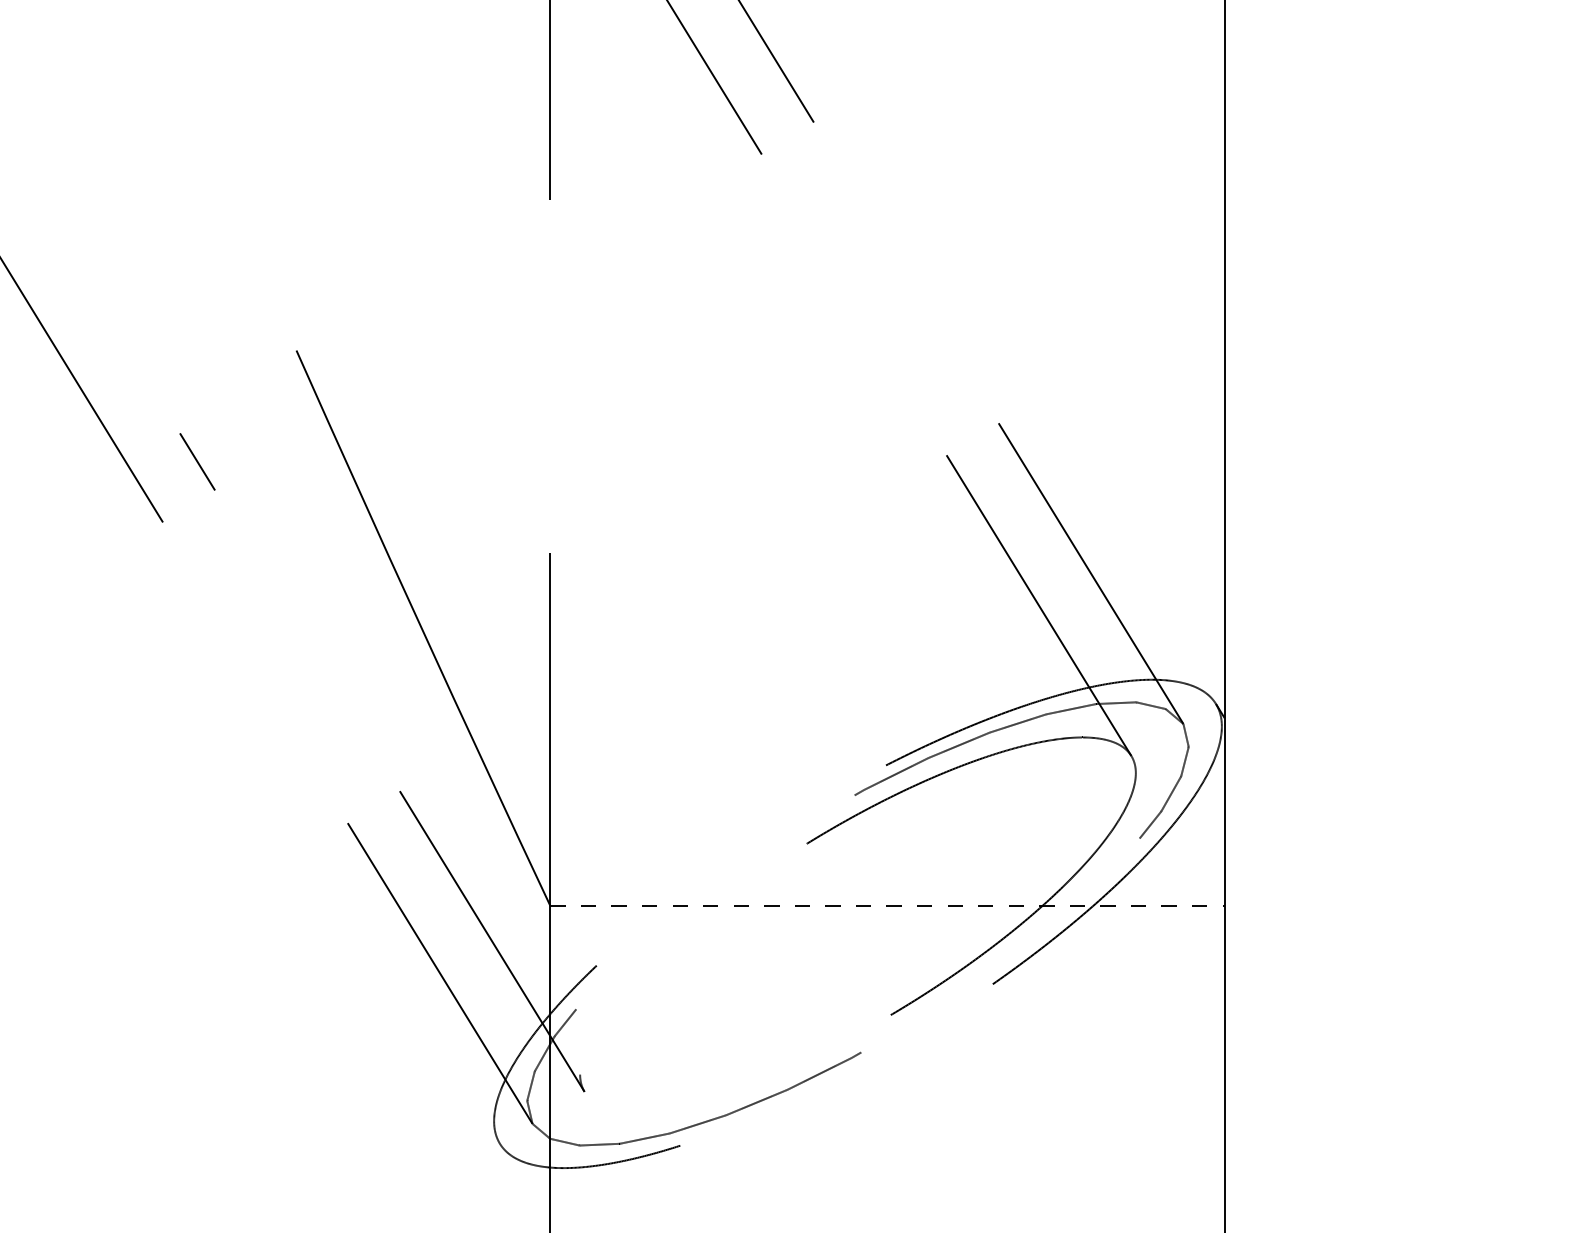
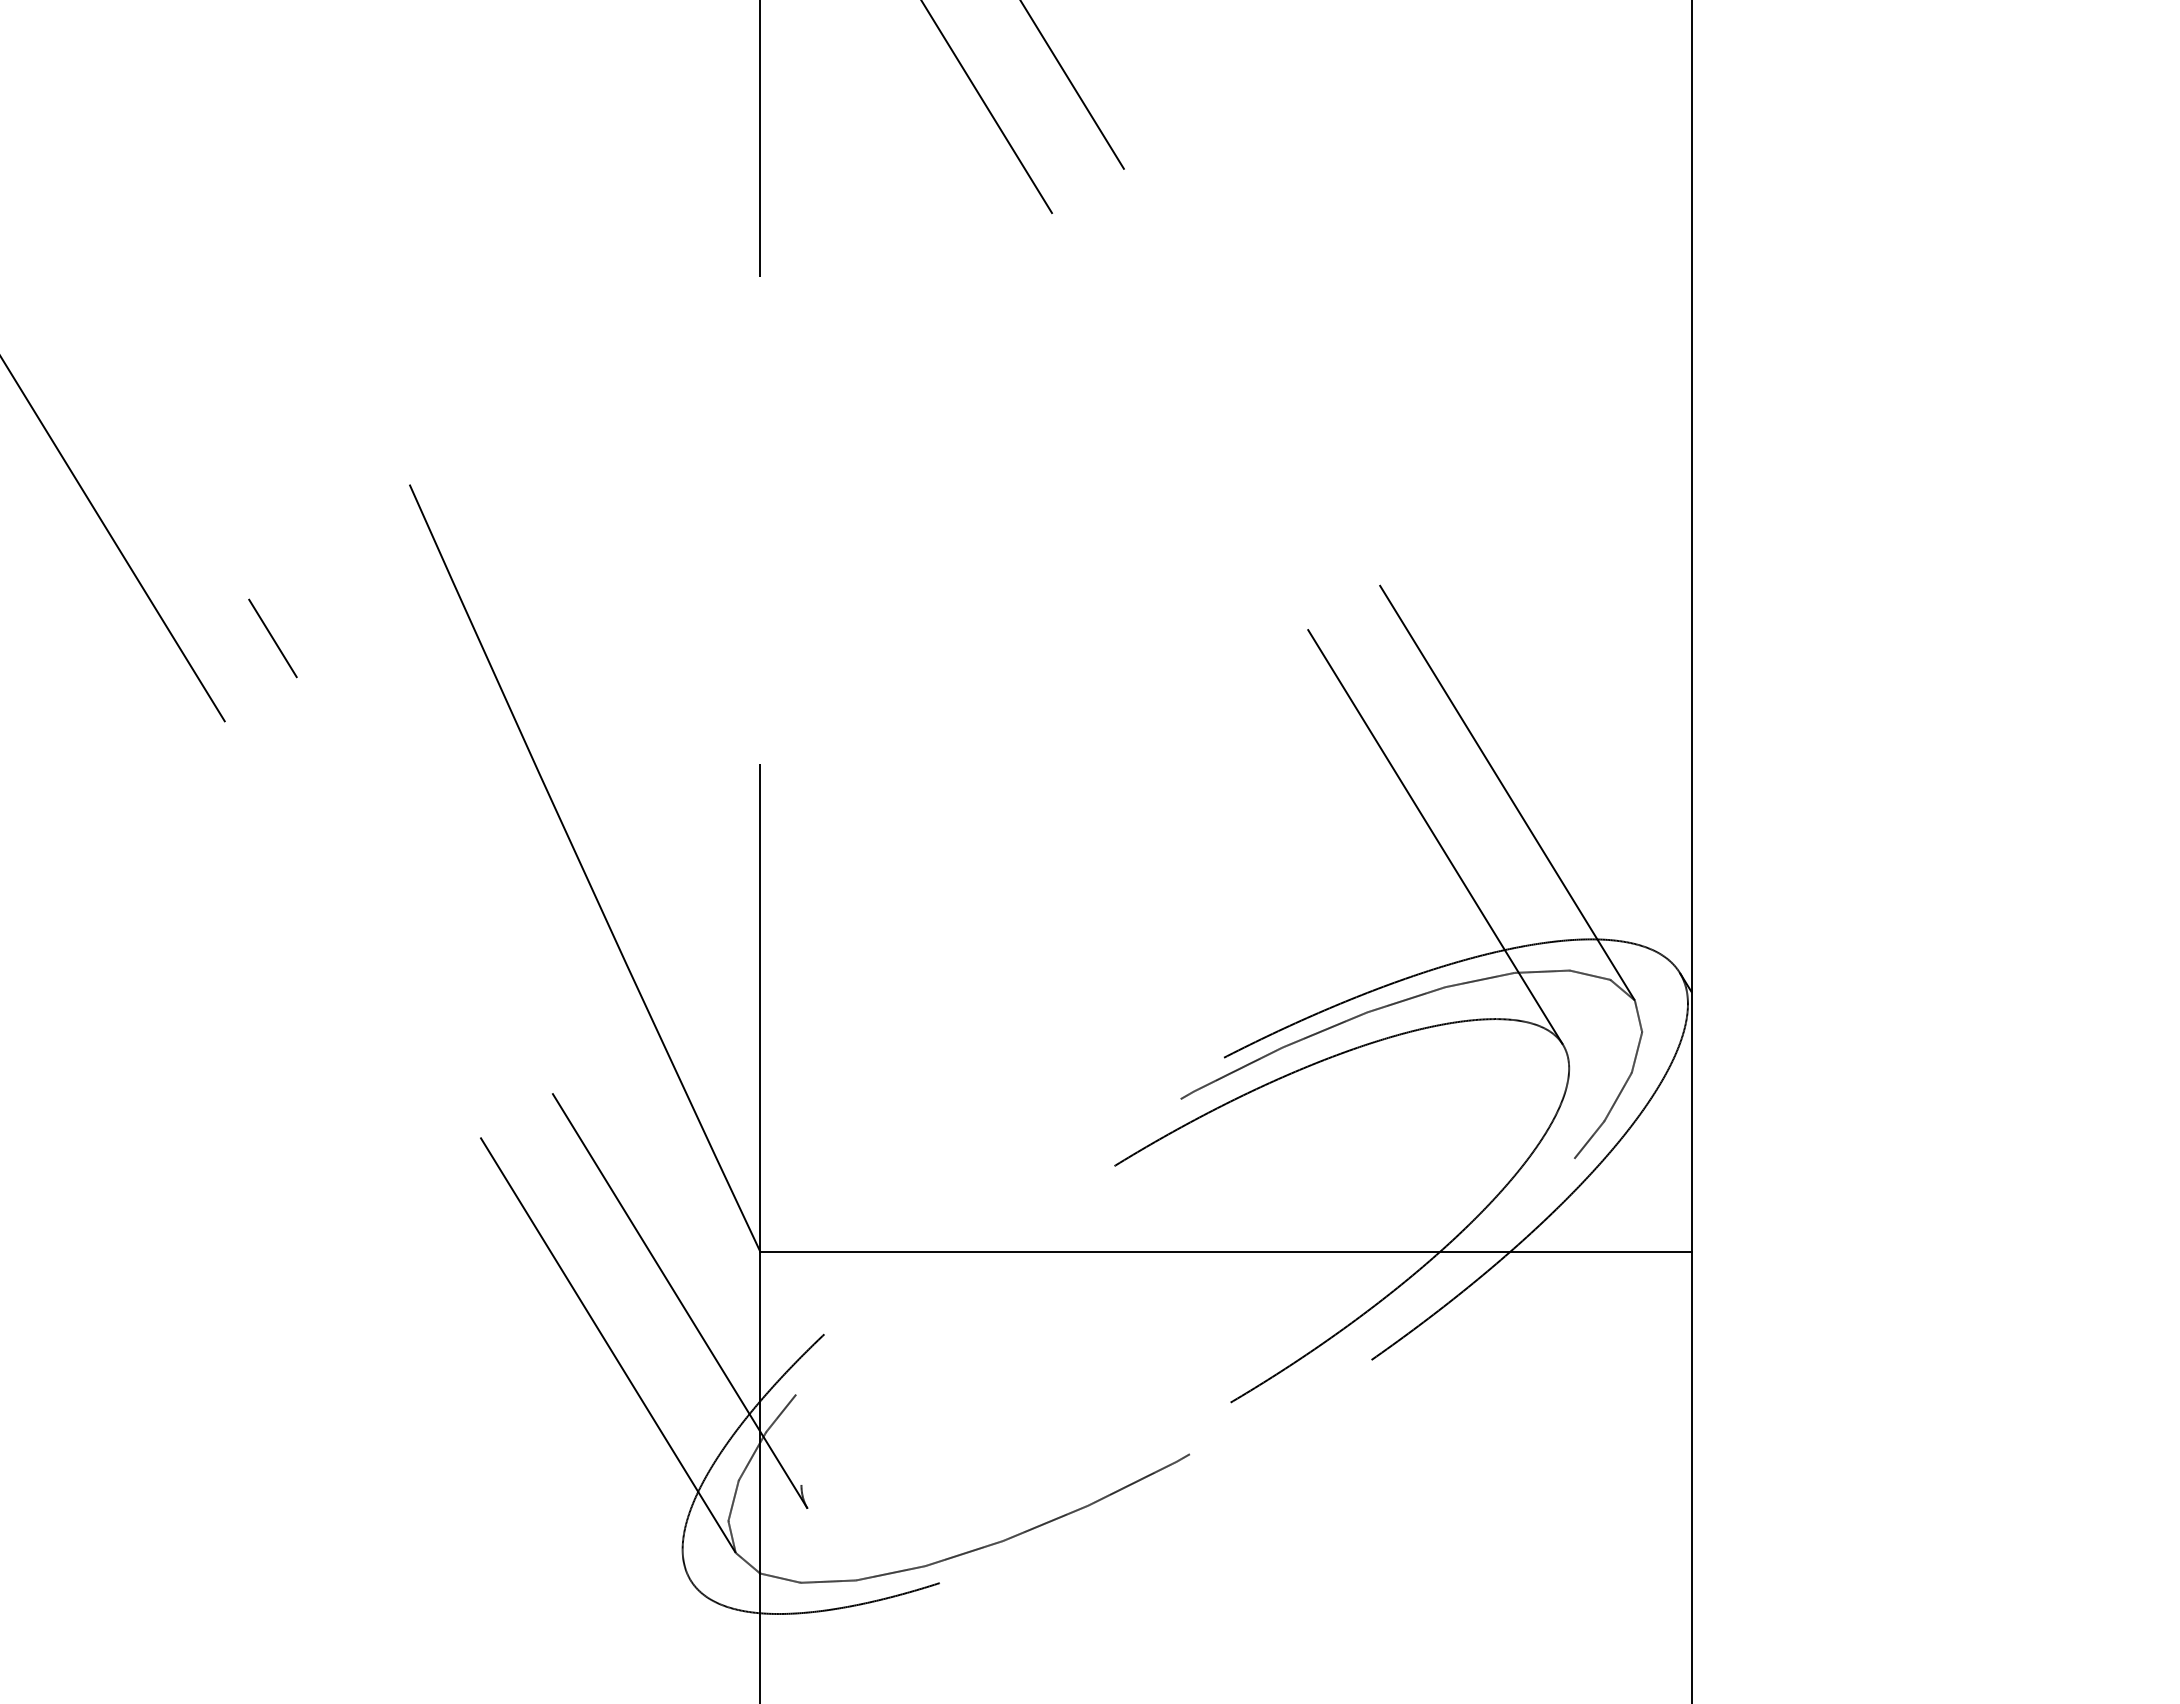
line: (887, 905) -> (1226, 1251), dashed -> solid

